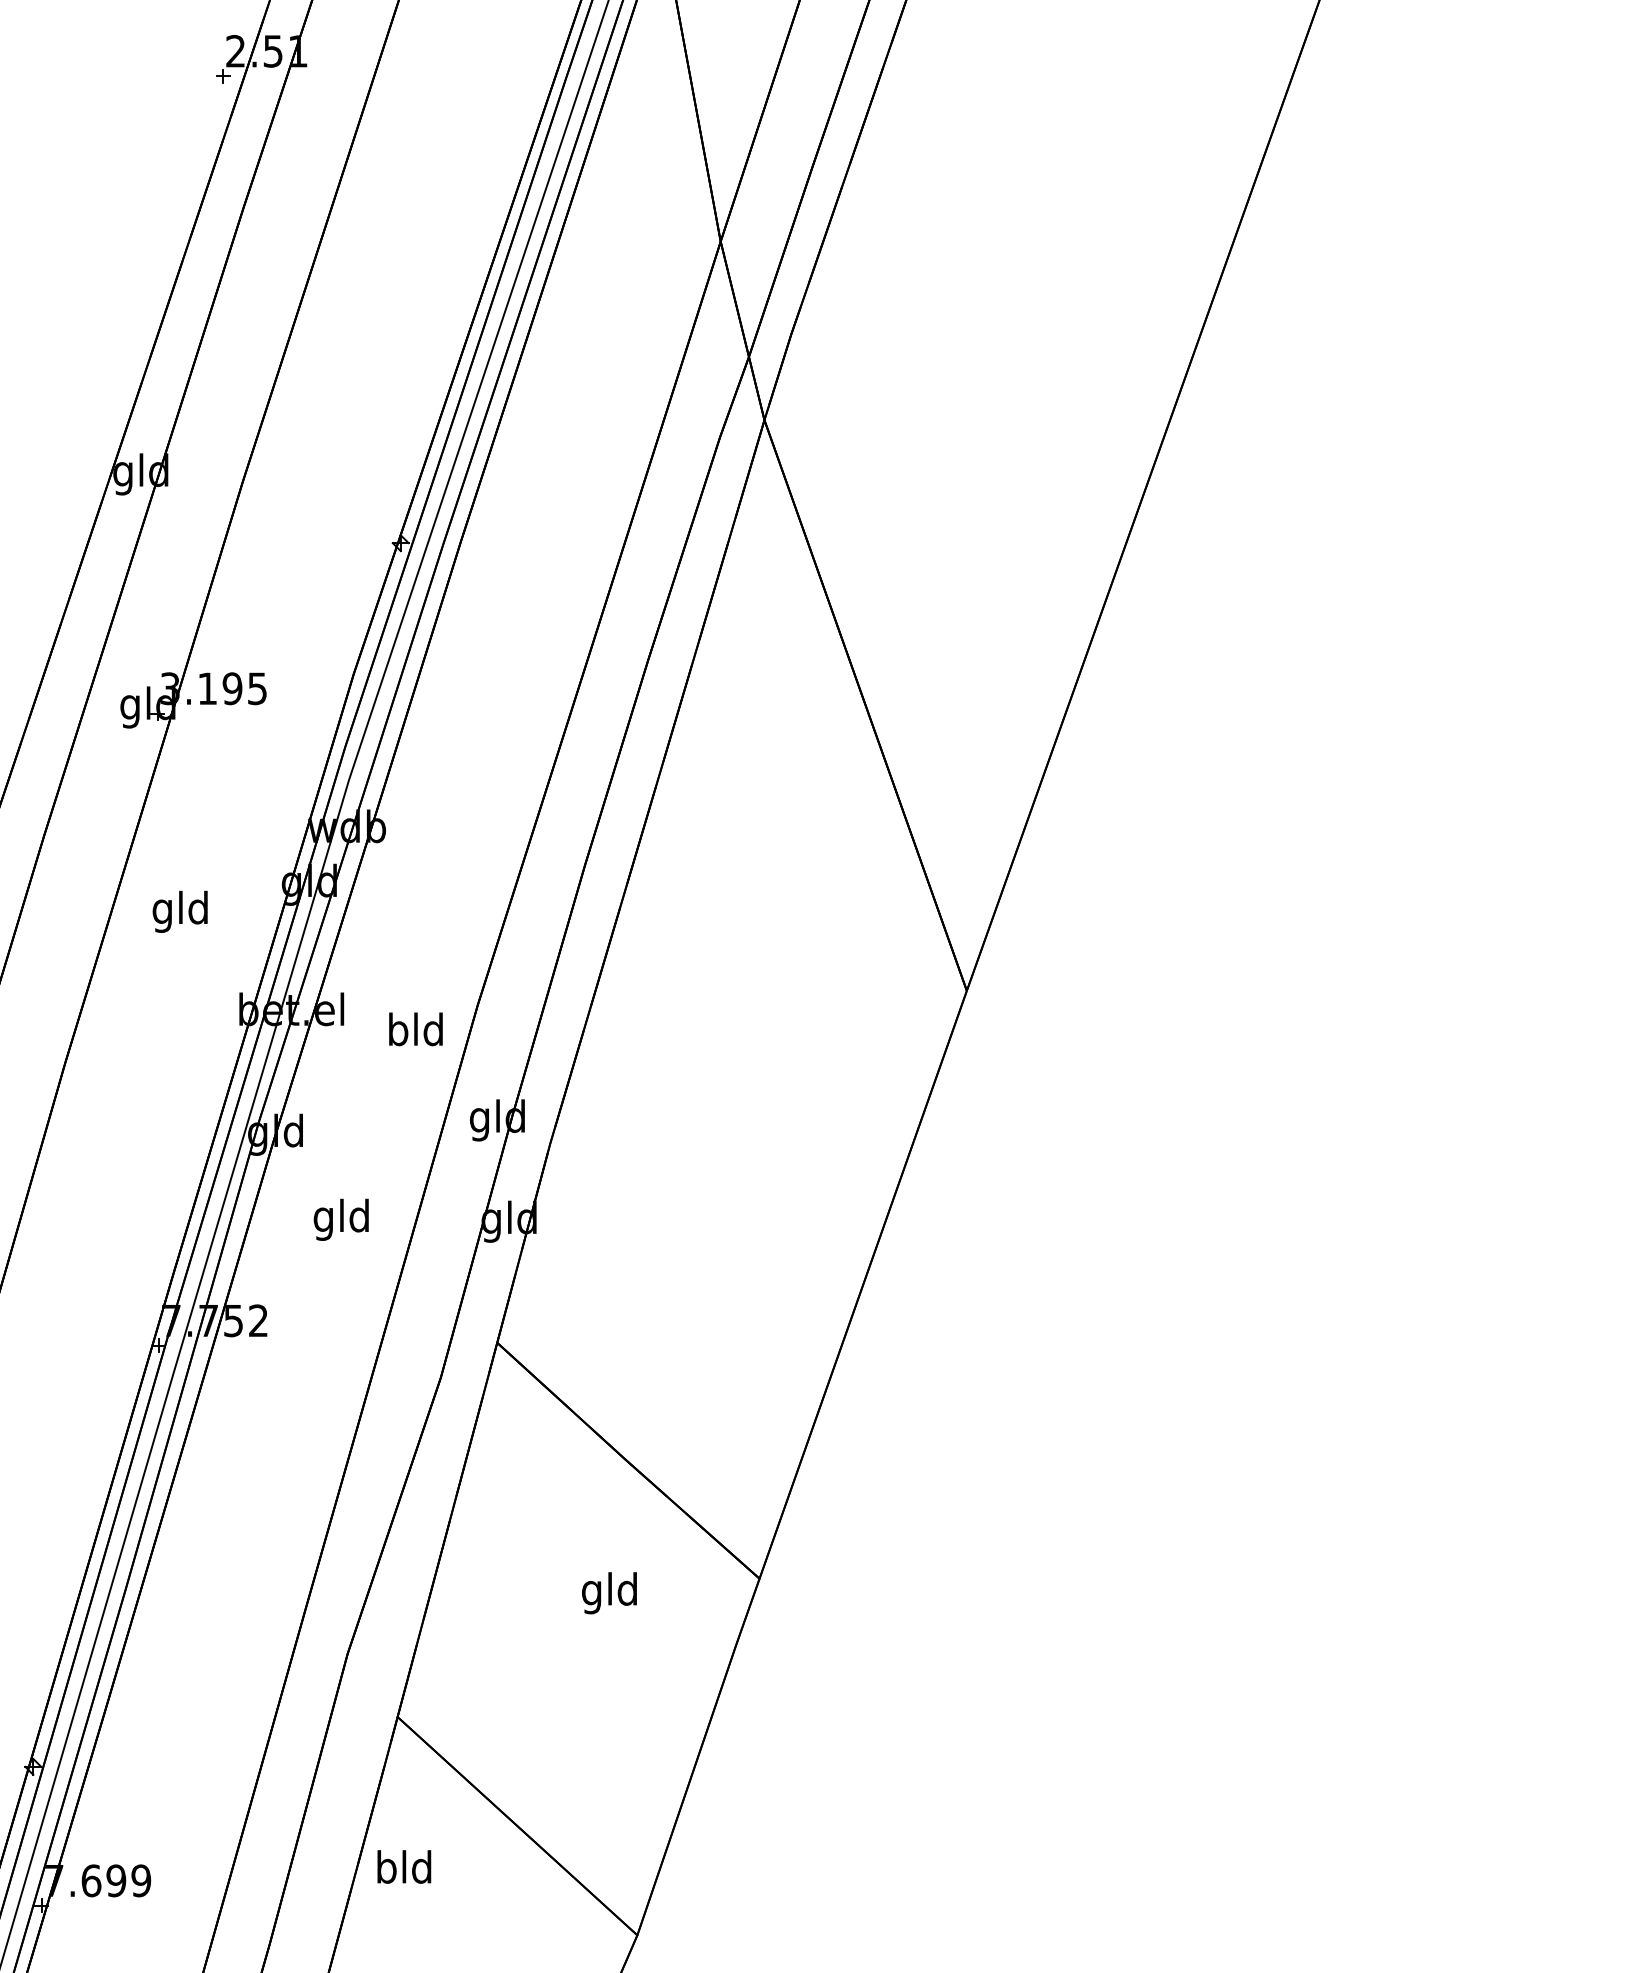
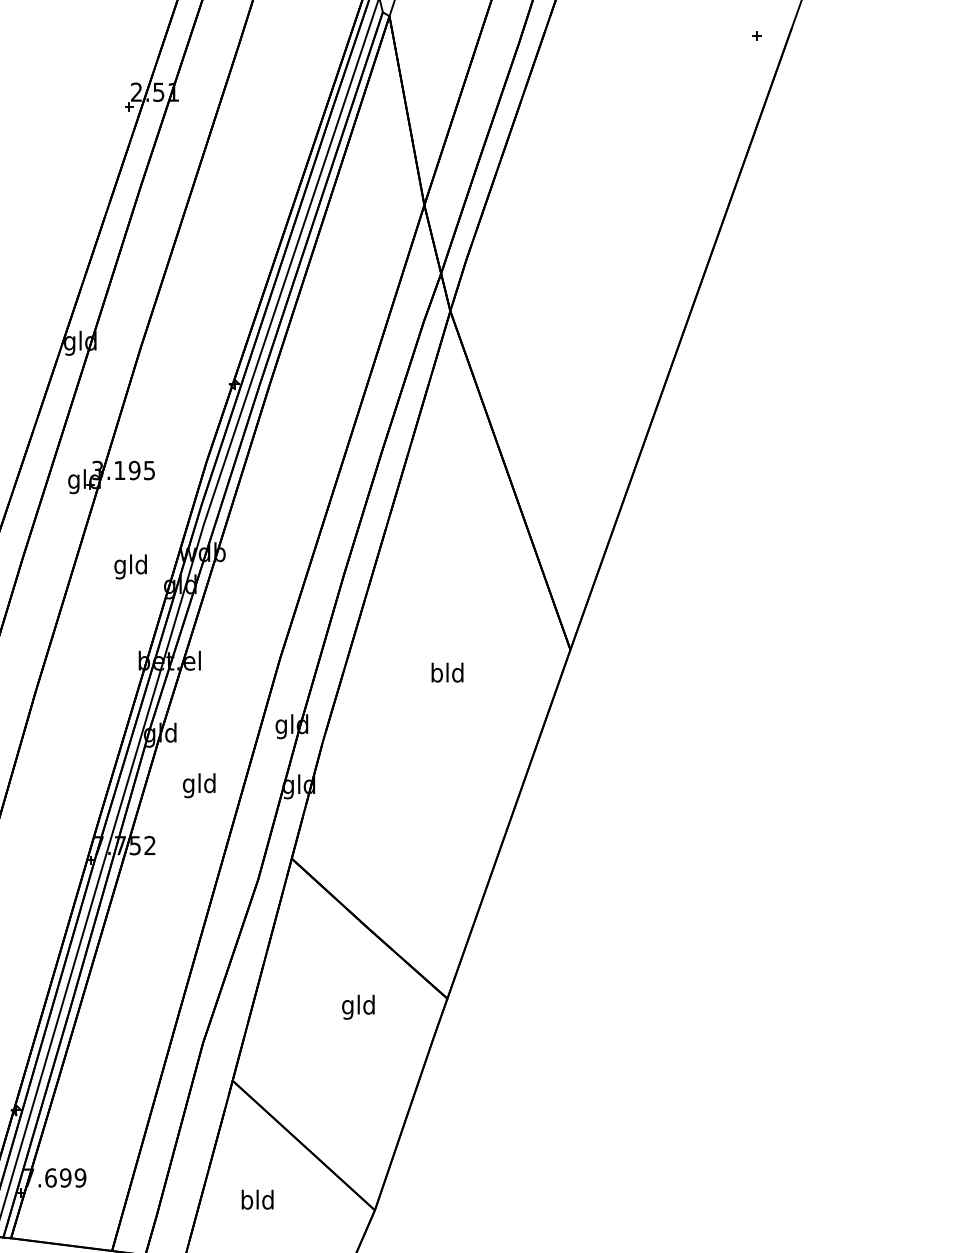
text: (179, 911) -> (130, 566), moved
text: (415, 1029) -> (447, 672), moved
text: (404, 1866) -> (257, 1199), moved

